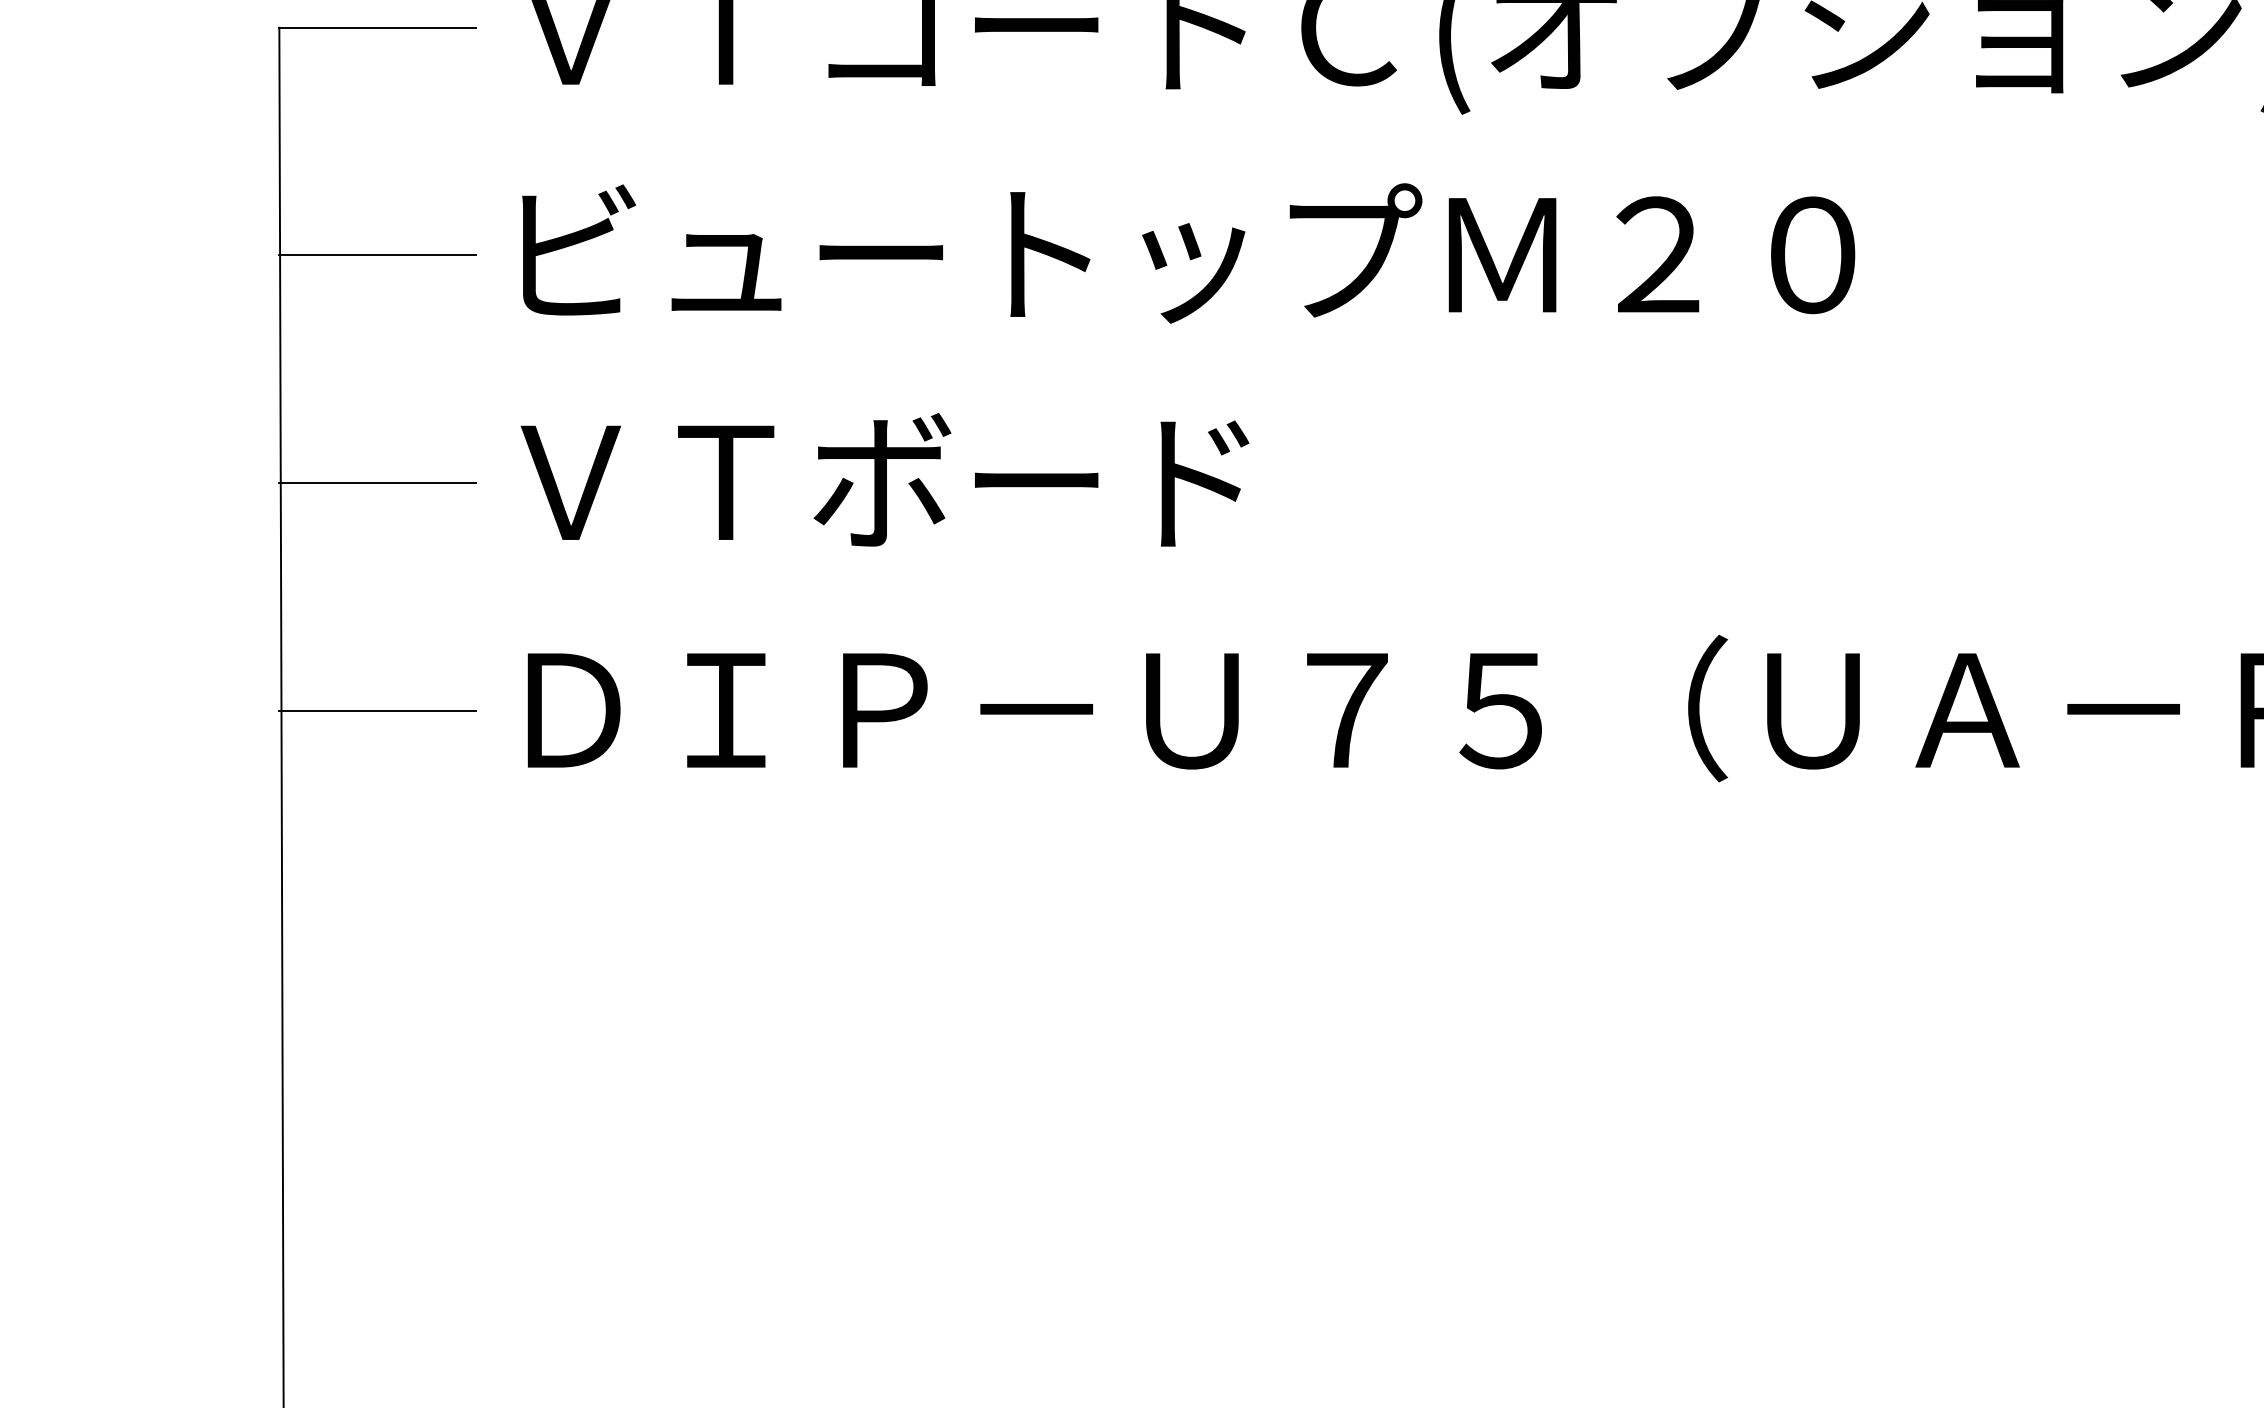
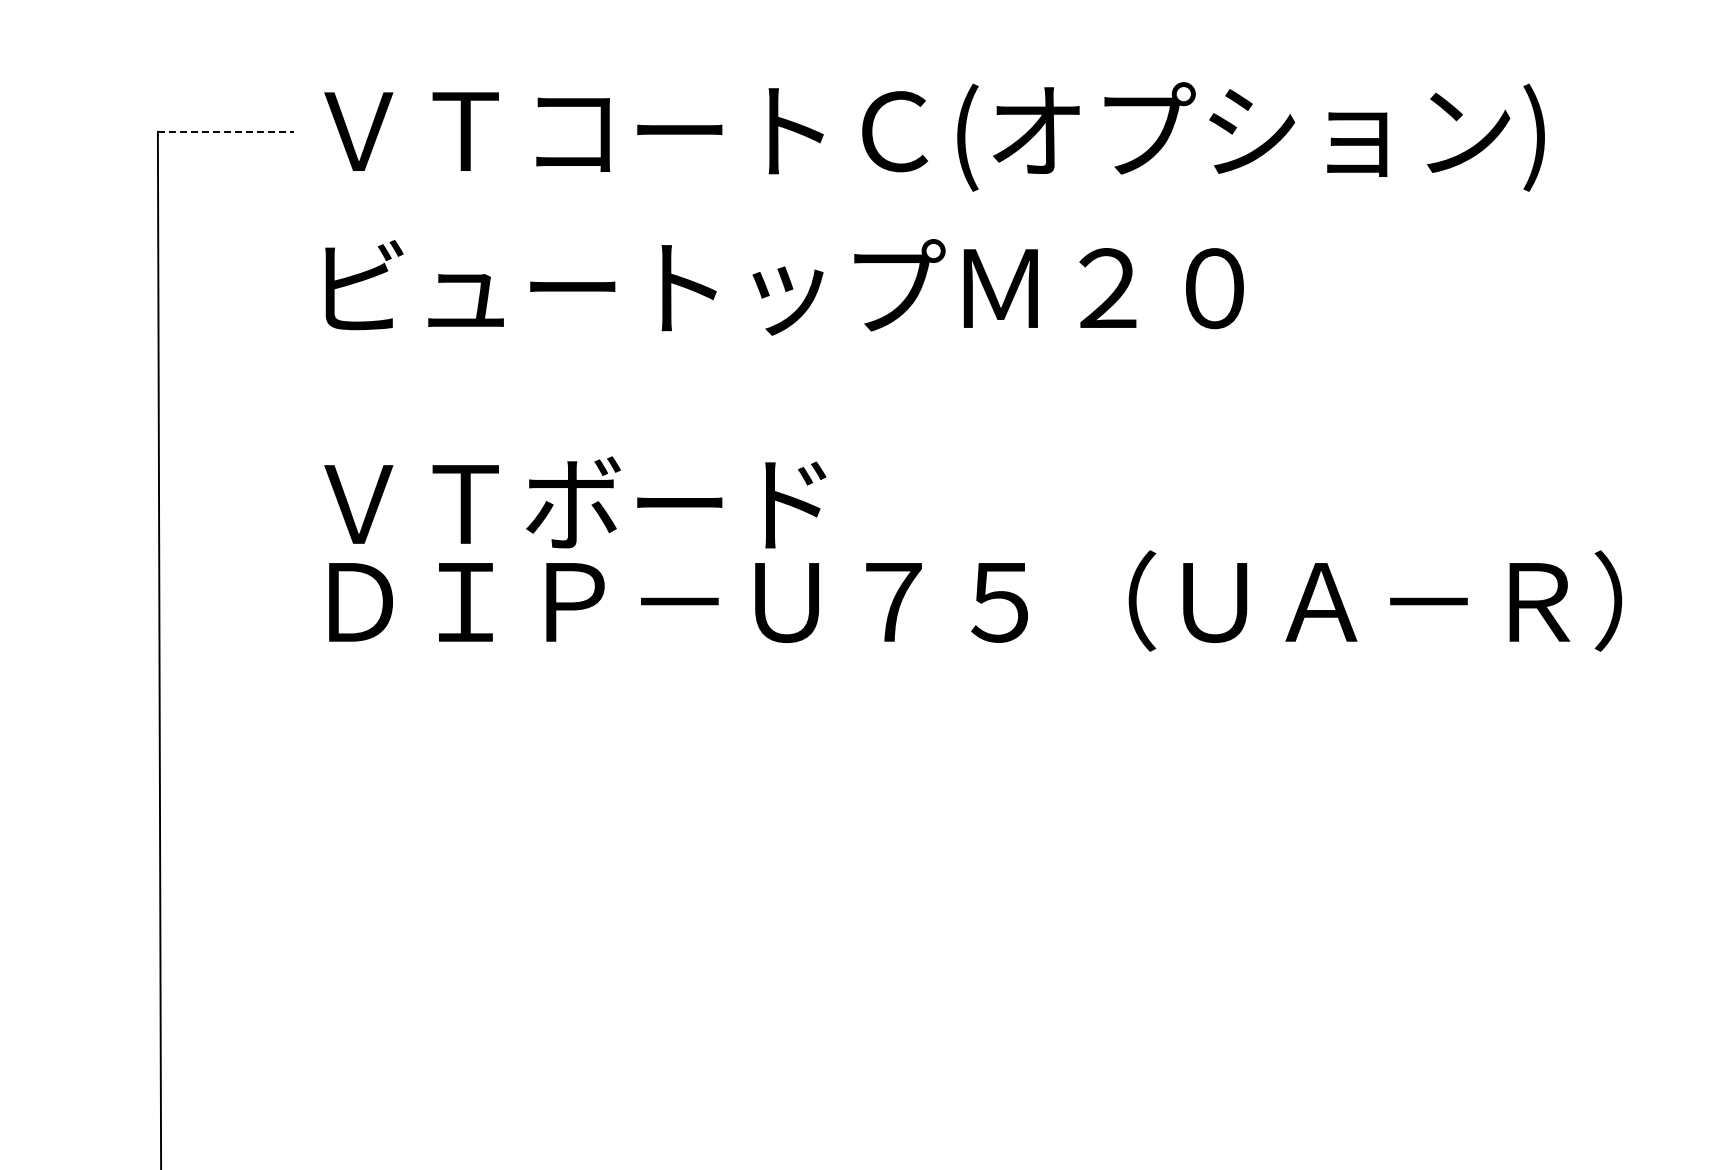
line: (377, 27) -> (225, 131), solid -> dashed
line: (377, 255) -> (225, 288), removed
text: (885, 479) -> (575, 502), moved
line: (377, 482) -> (225, 445), removed
line: (377, 710) -> (225, 602), removed

